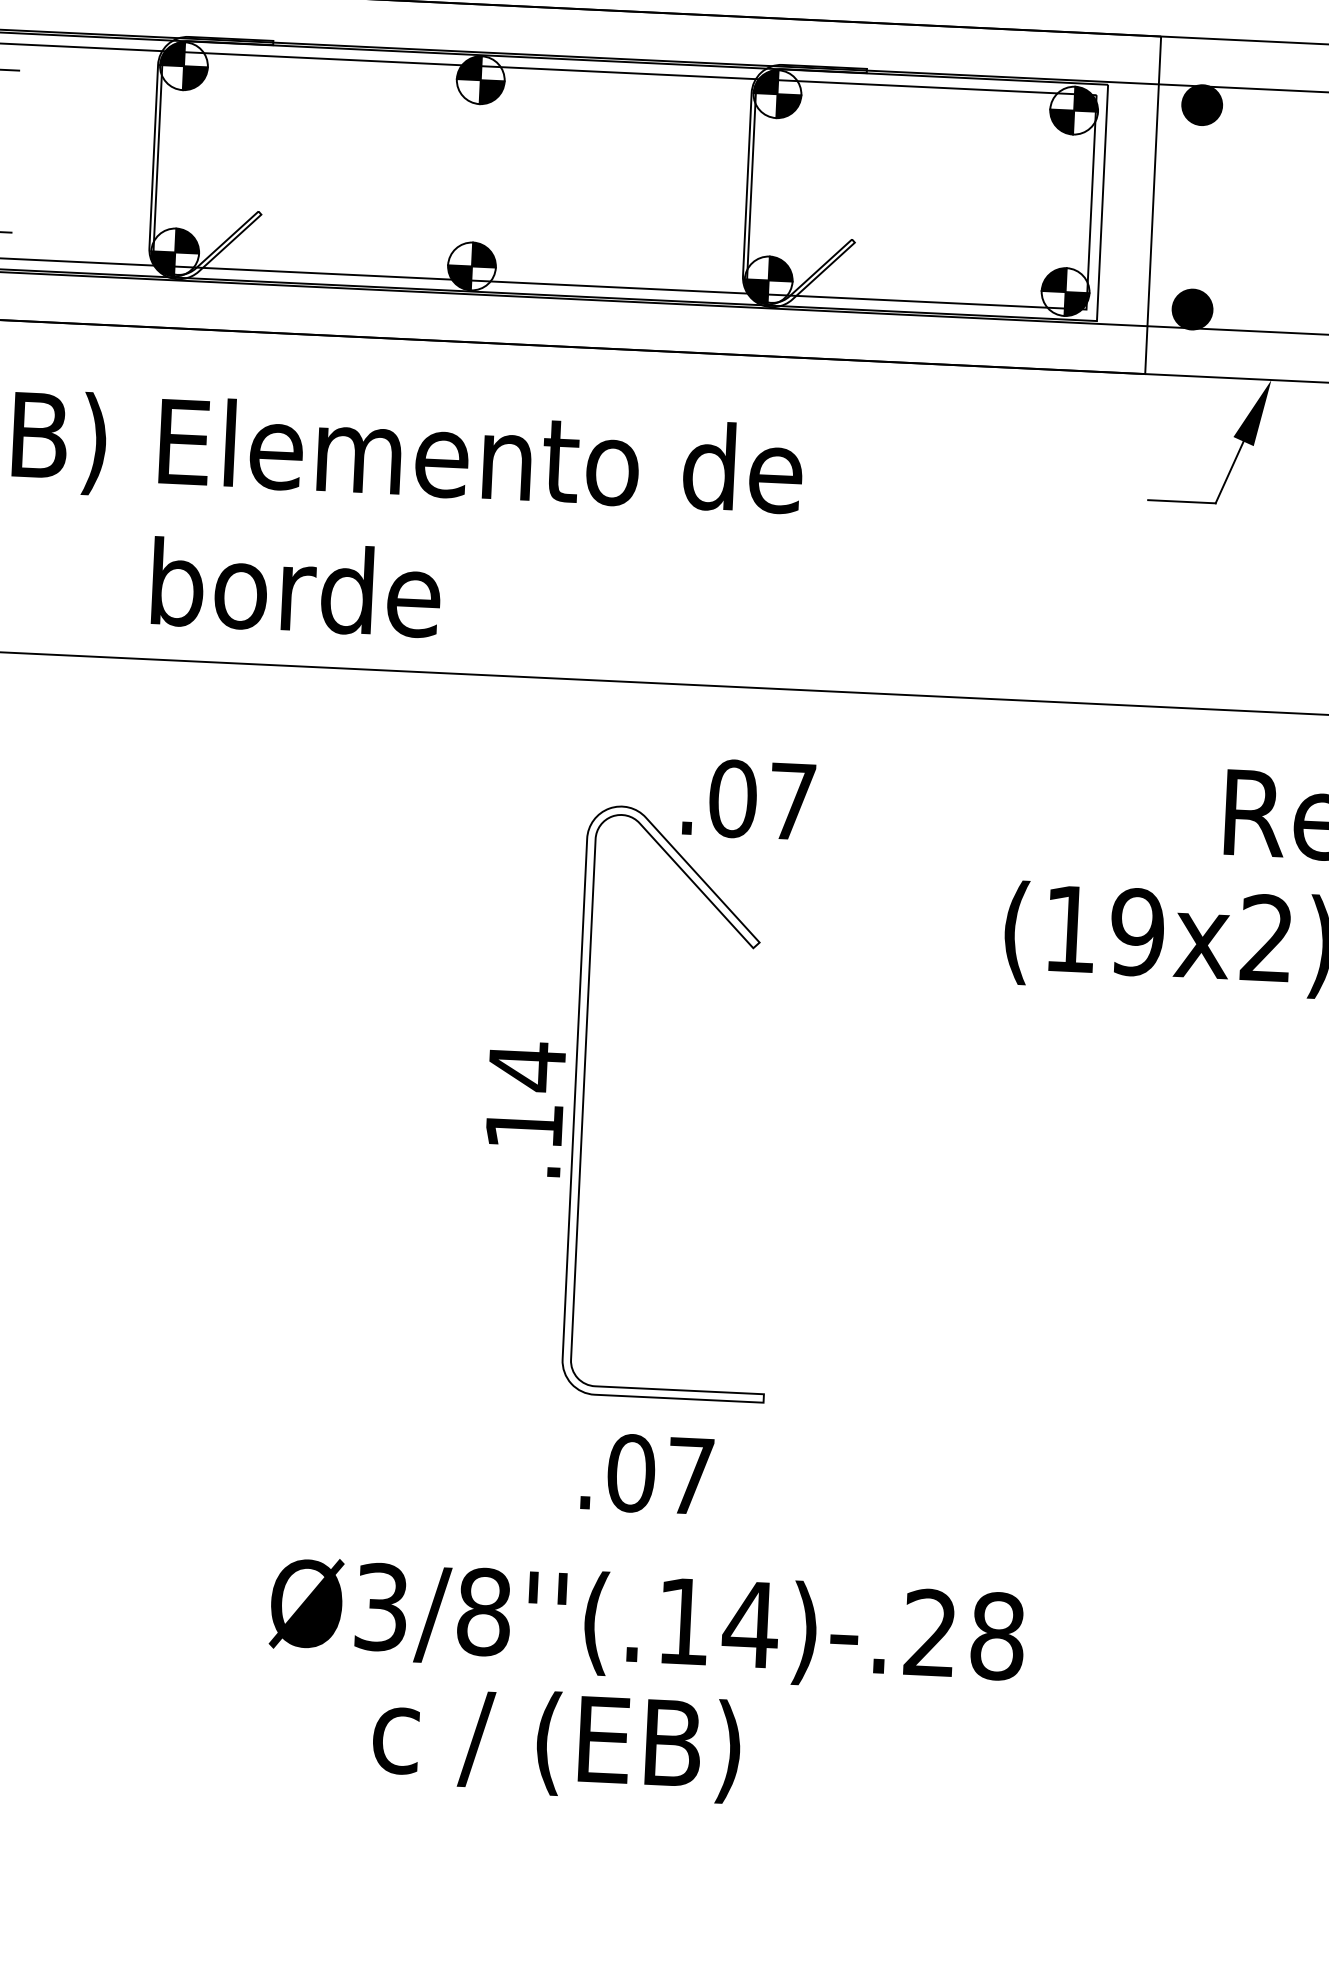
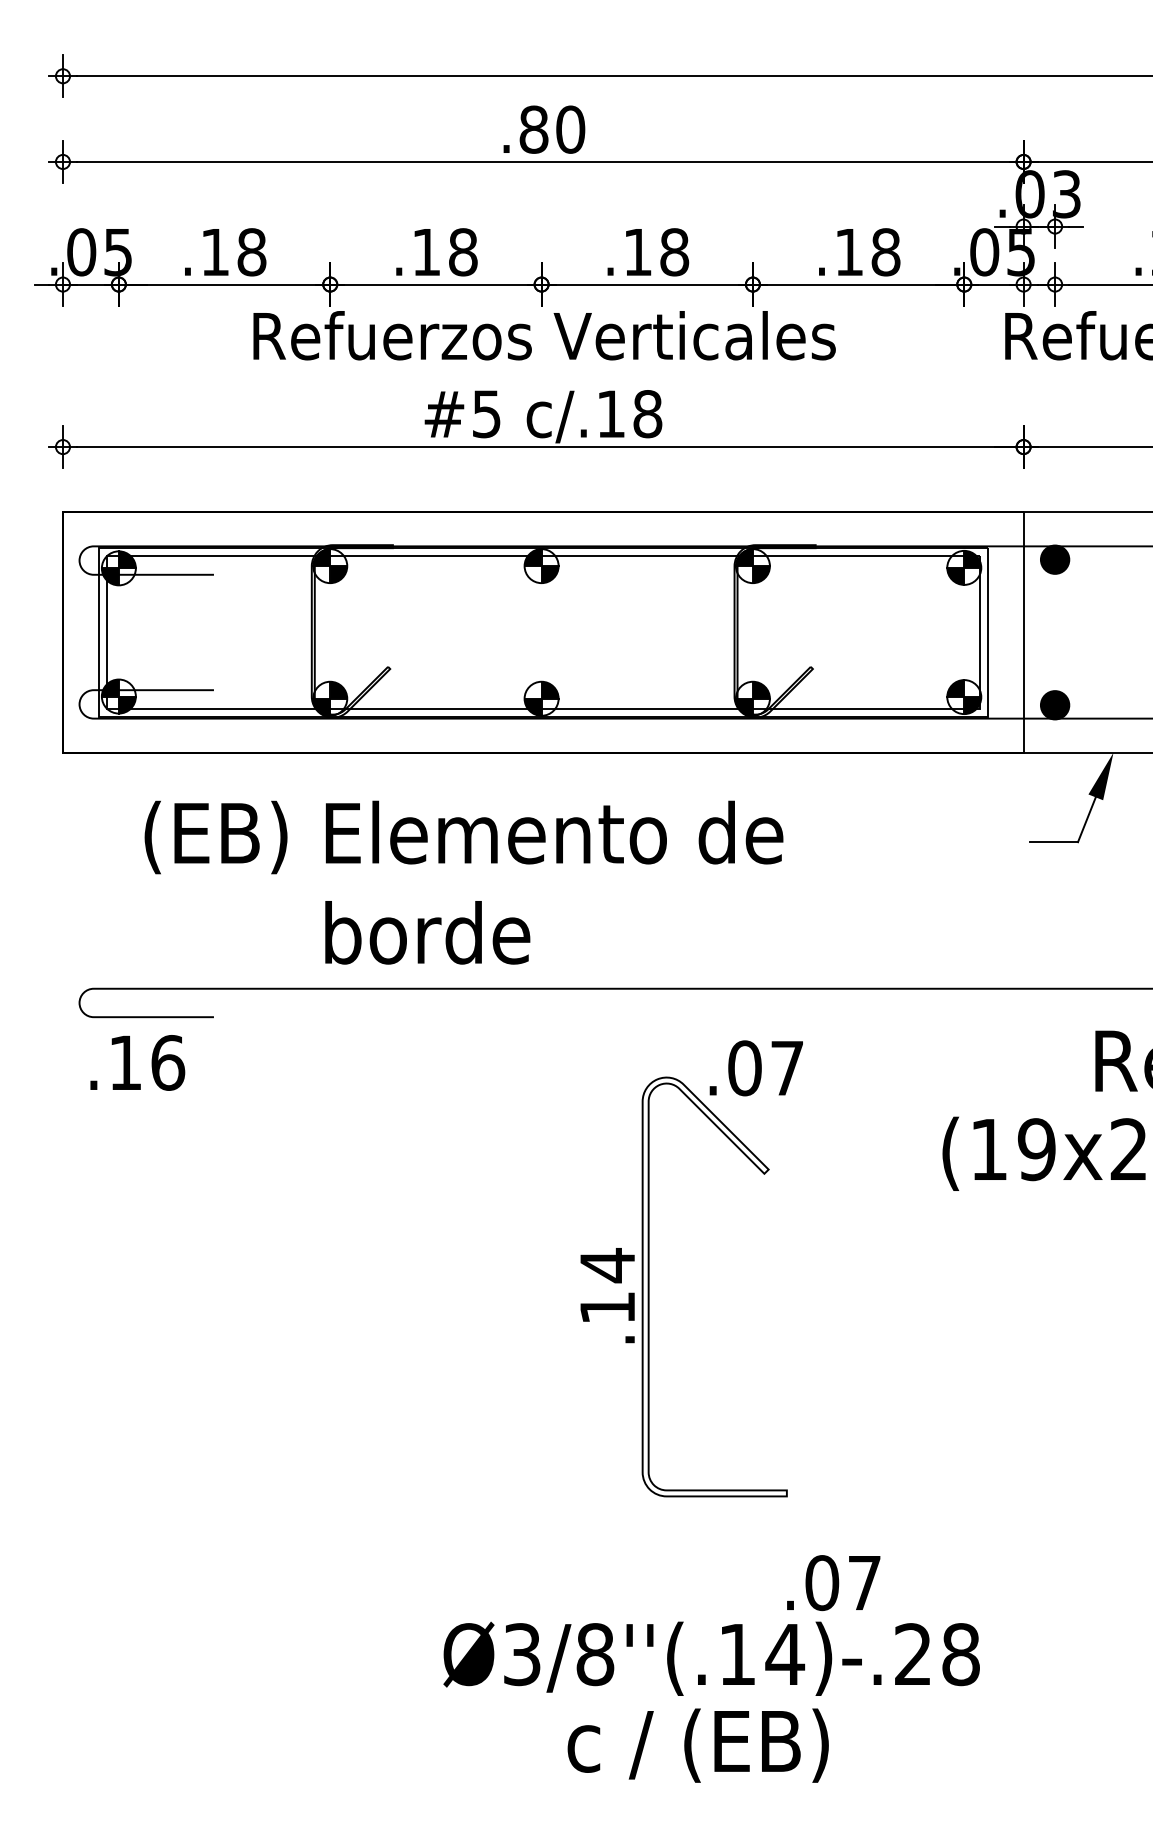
text: (647, 1474) -> (833, 1583), moved
text: (555, 1743) -> (697, 1745), moved

